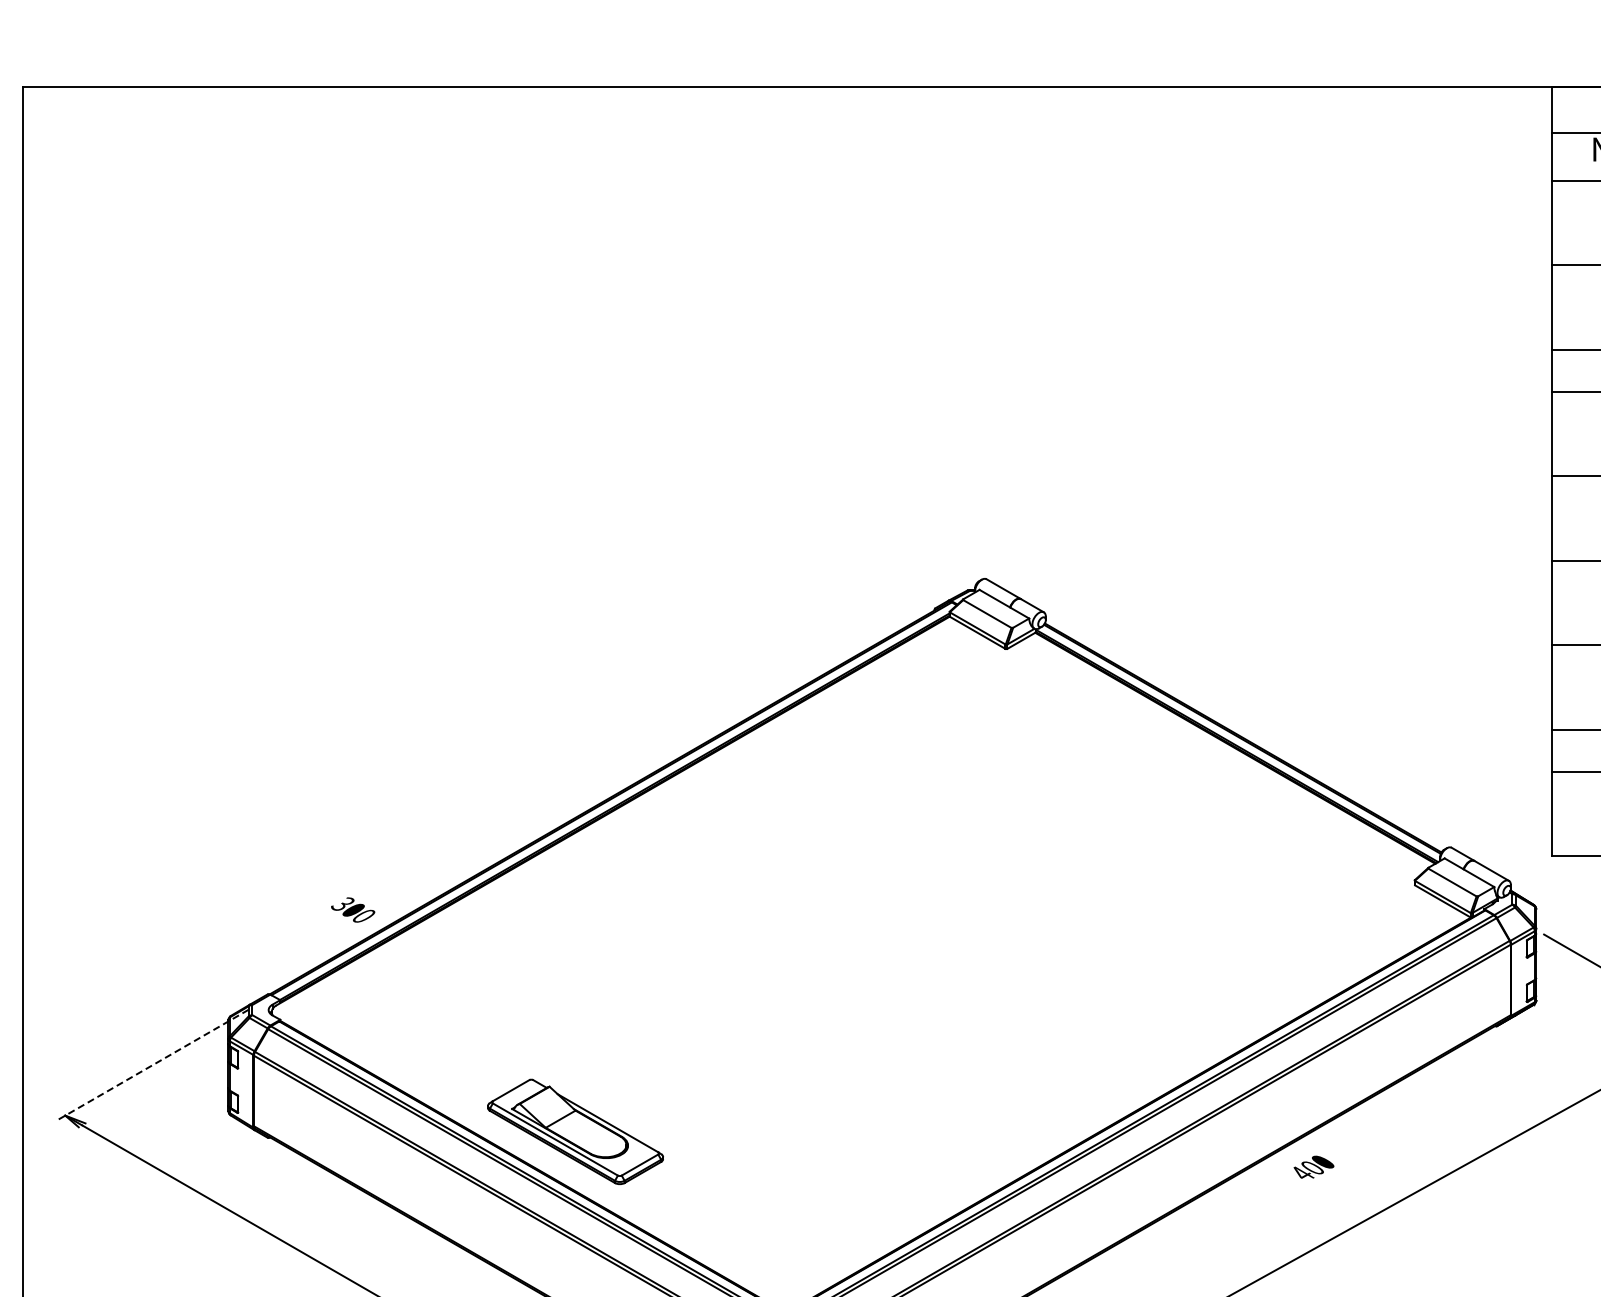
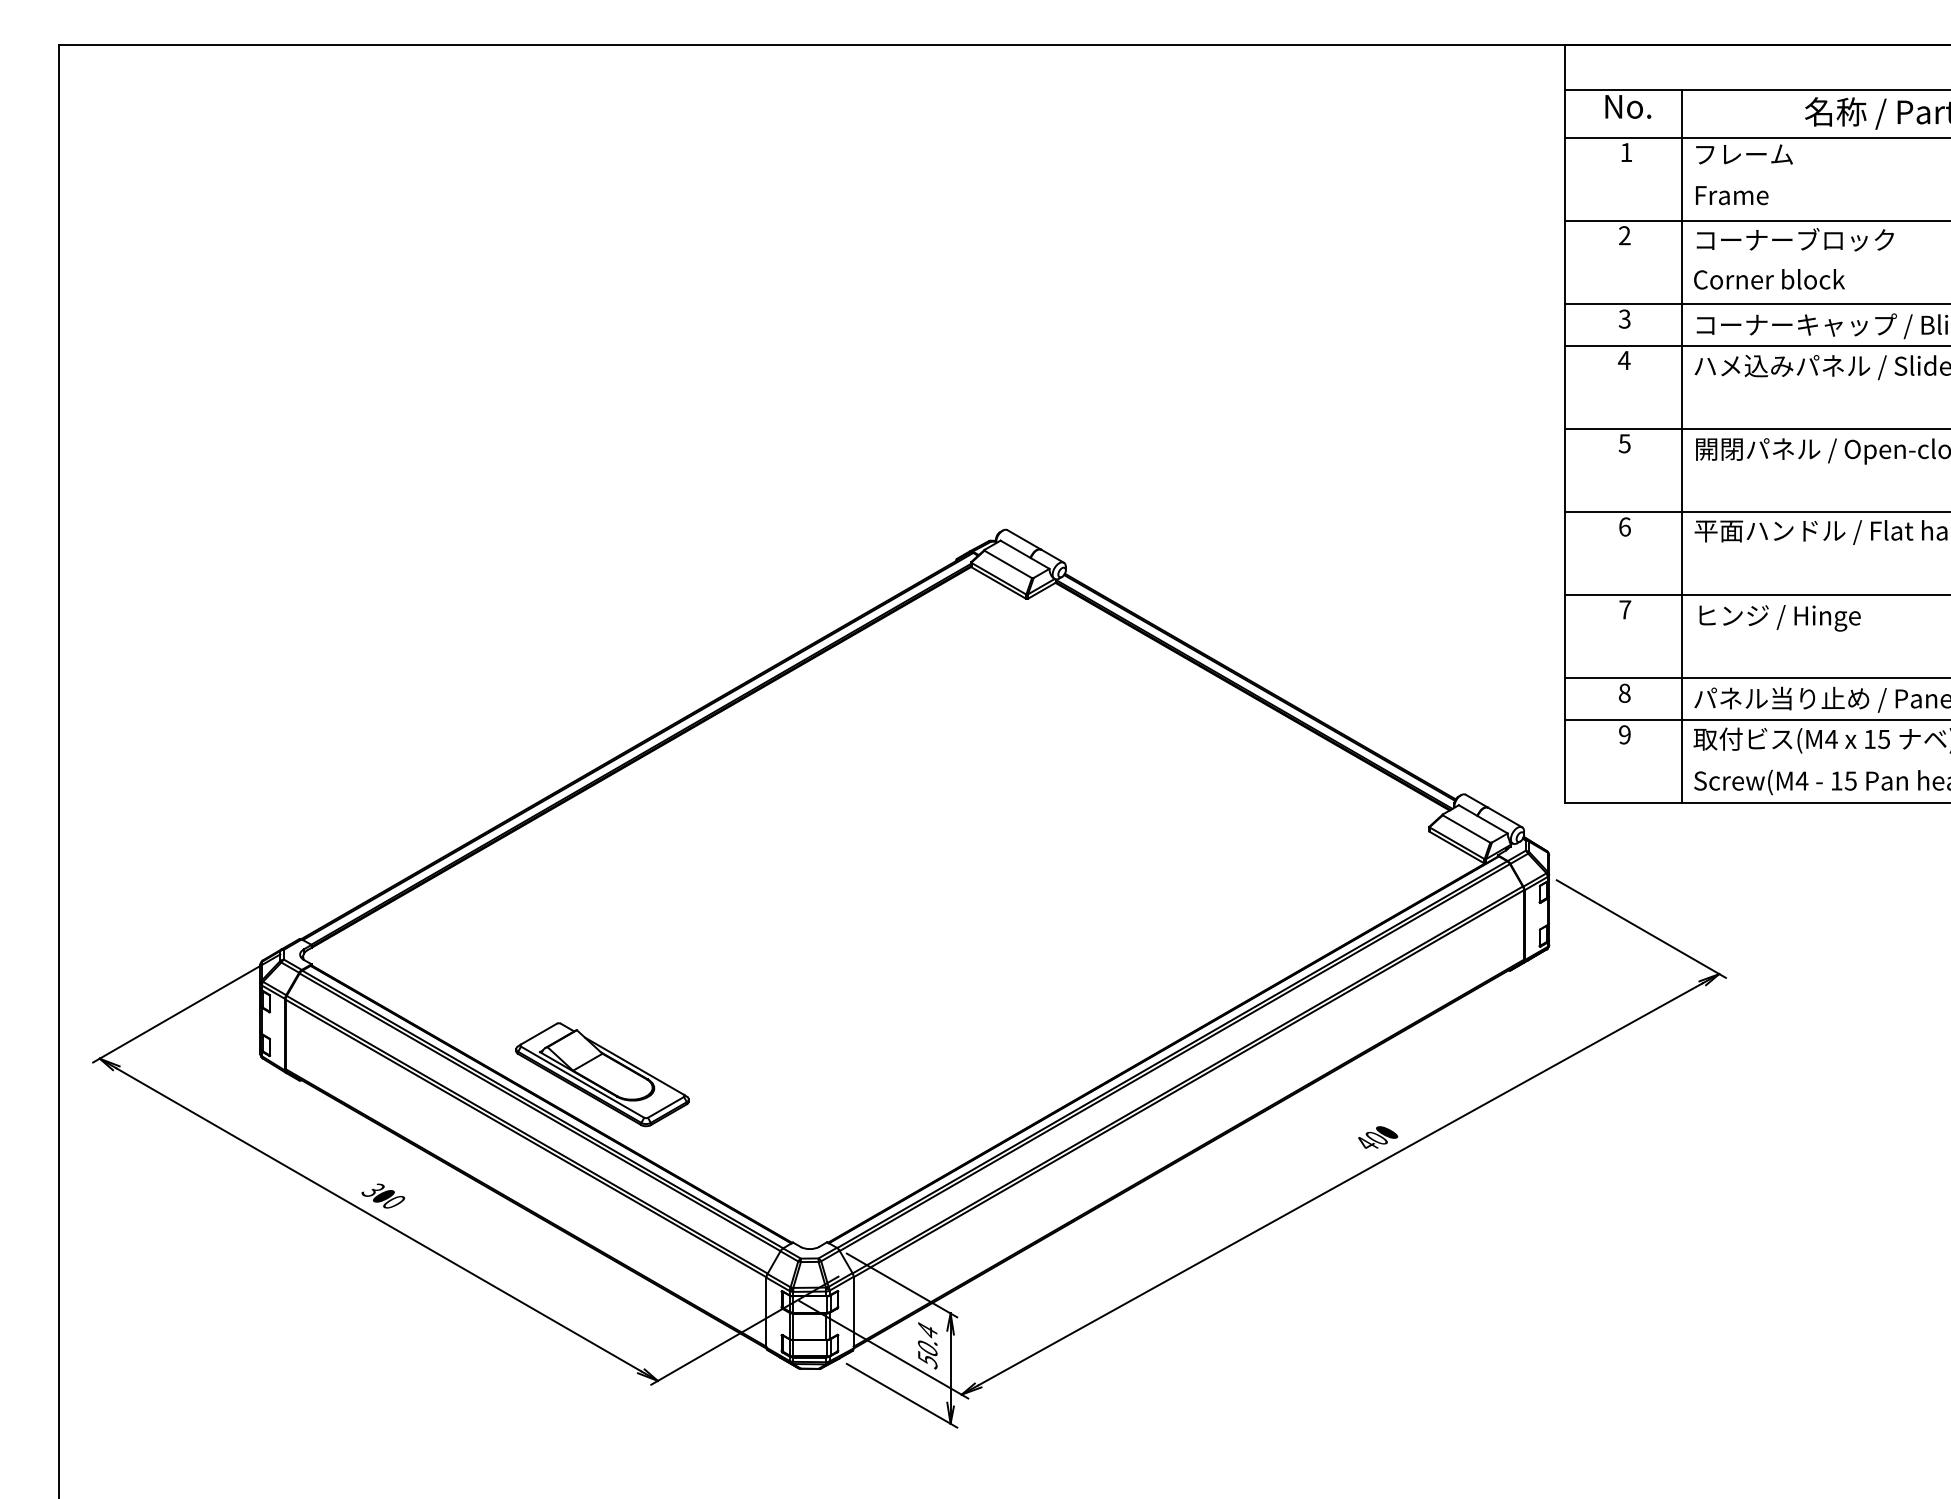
text: (353, 909) -> (383, 1195), moved
line: (153, 1064) -> (186, 1008), dashed -> solid
text: (1314, 1167) -> (1378, 1137), moved

